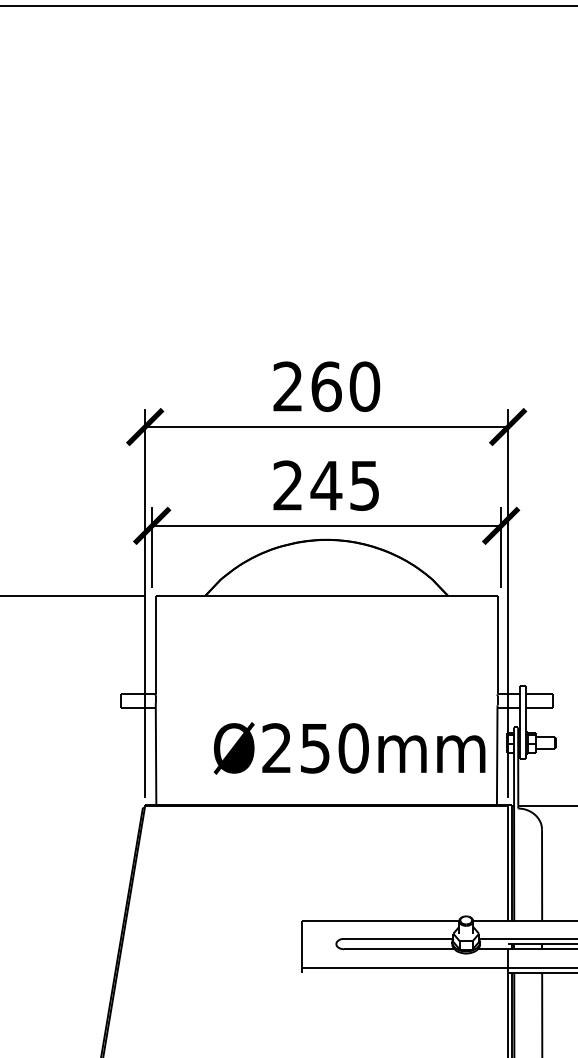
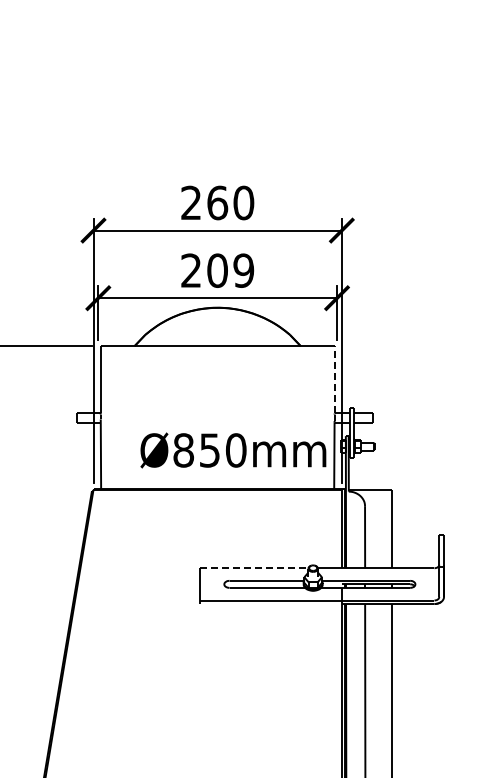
text: (345, 485) -> (230, 270), 245 -> 209
line: (497, 643) -> (334, 378), solid -> dashed
text: (276, 748) -> (183, 450), Ø250mm -> Ø850mm
line: (381, 920) -> (255, 568), solid -> dashed

